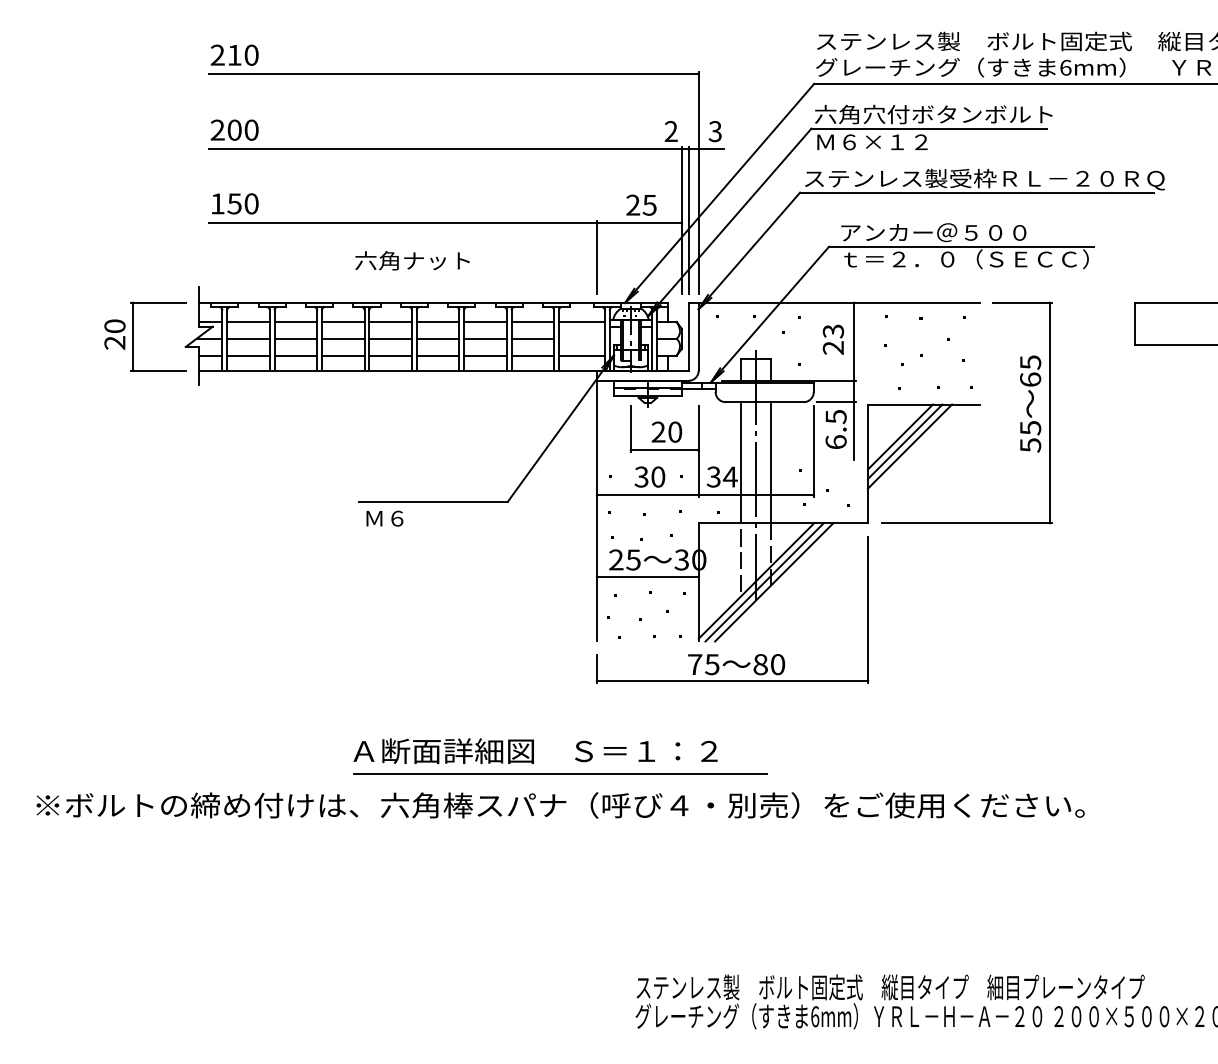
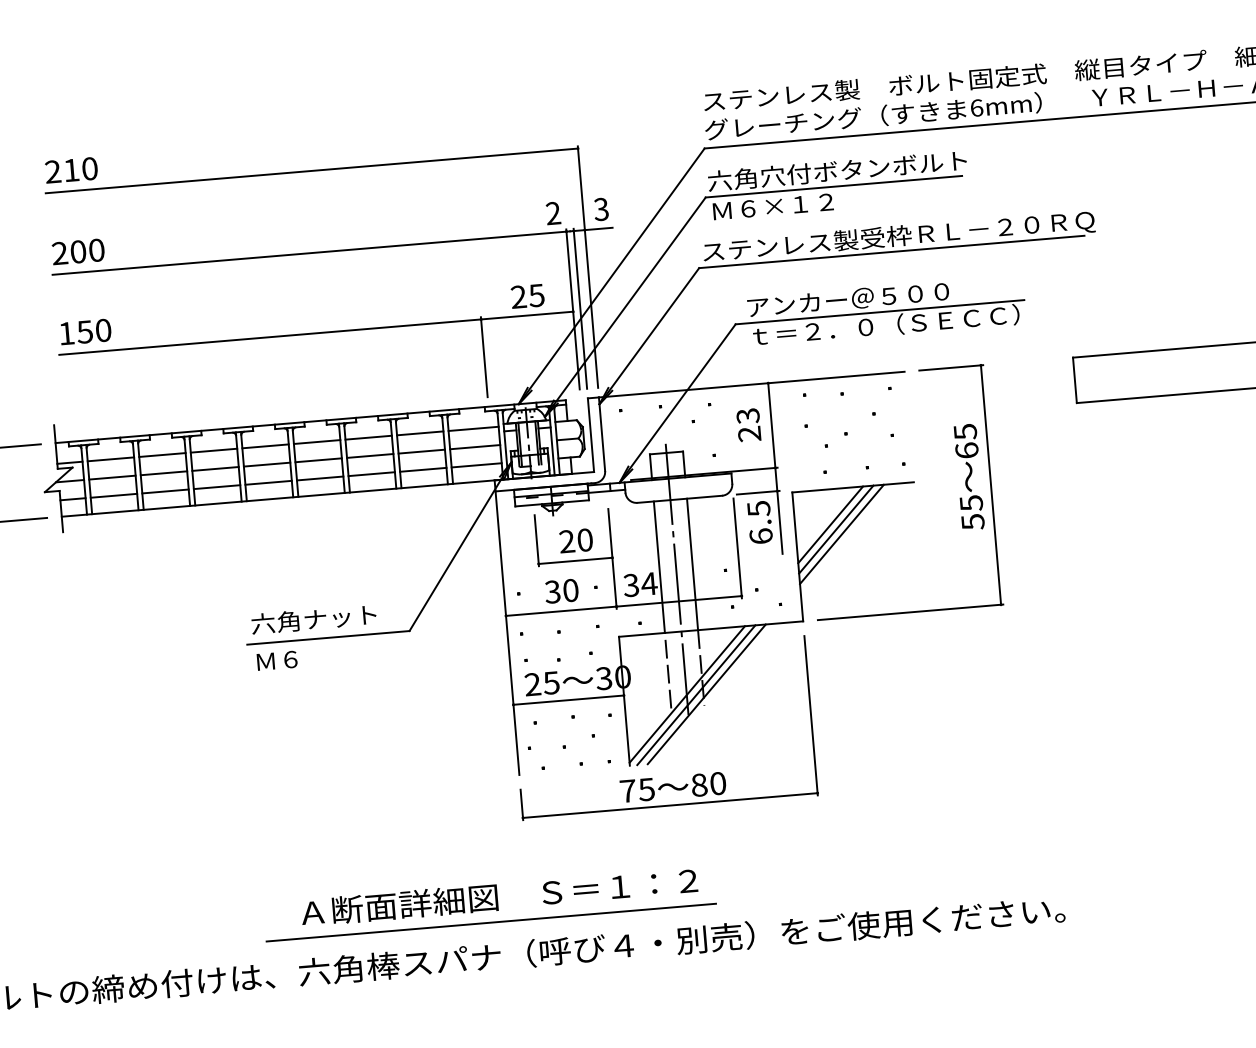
text: (412, 260) -> (313, 619), moved
line: (581, 338) -> (474, 446), added
text: (535, 750) -> (499, 896), moved

